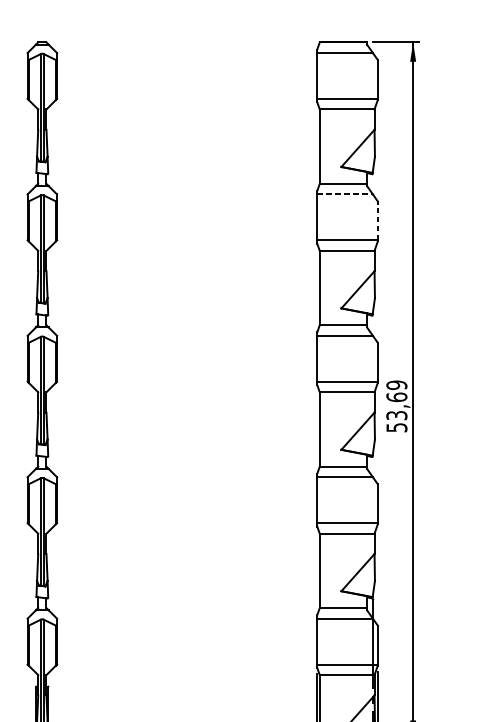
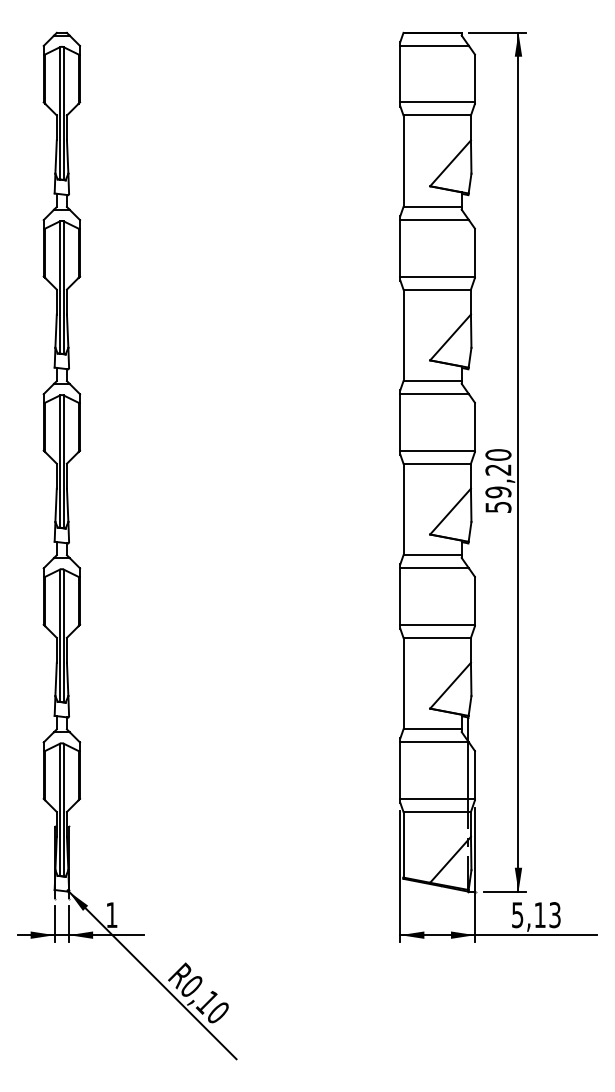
line: (345, 194) -> (435, 220), dashed -> solid
line: (377, 220) -> (474, 252), dashed -> solid
text: (396, 400) -> (498, 473), 53,69 -> 59,20

